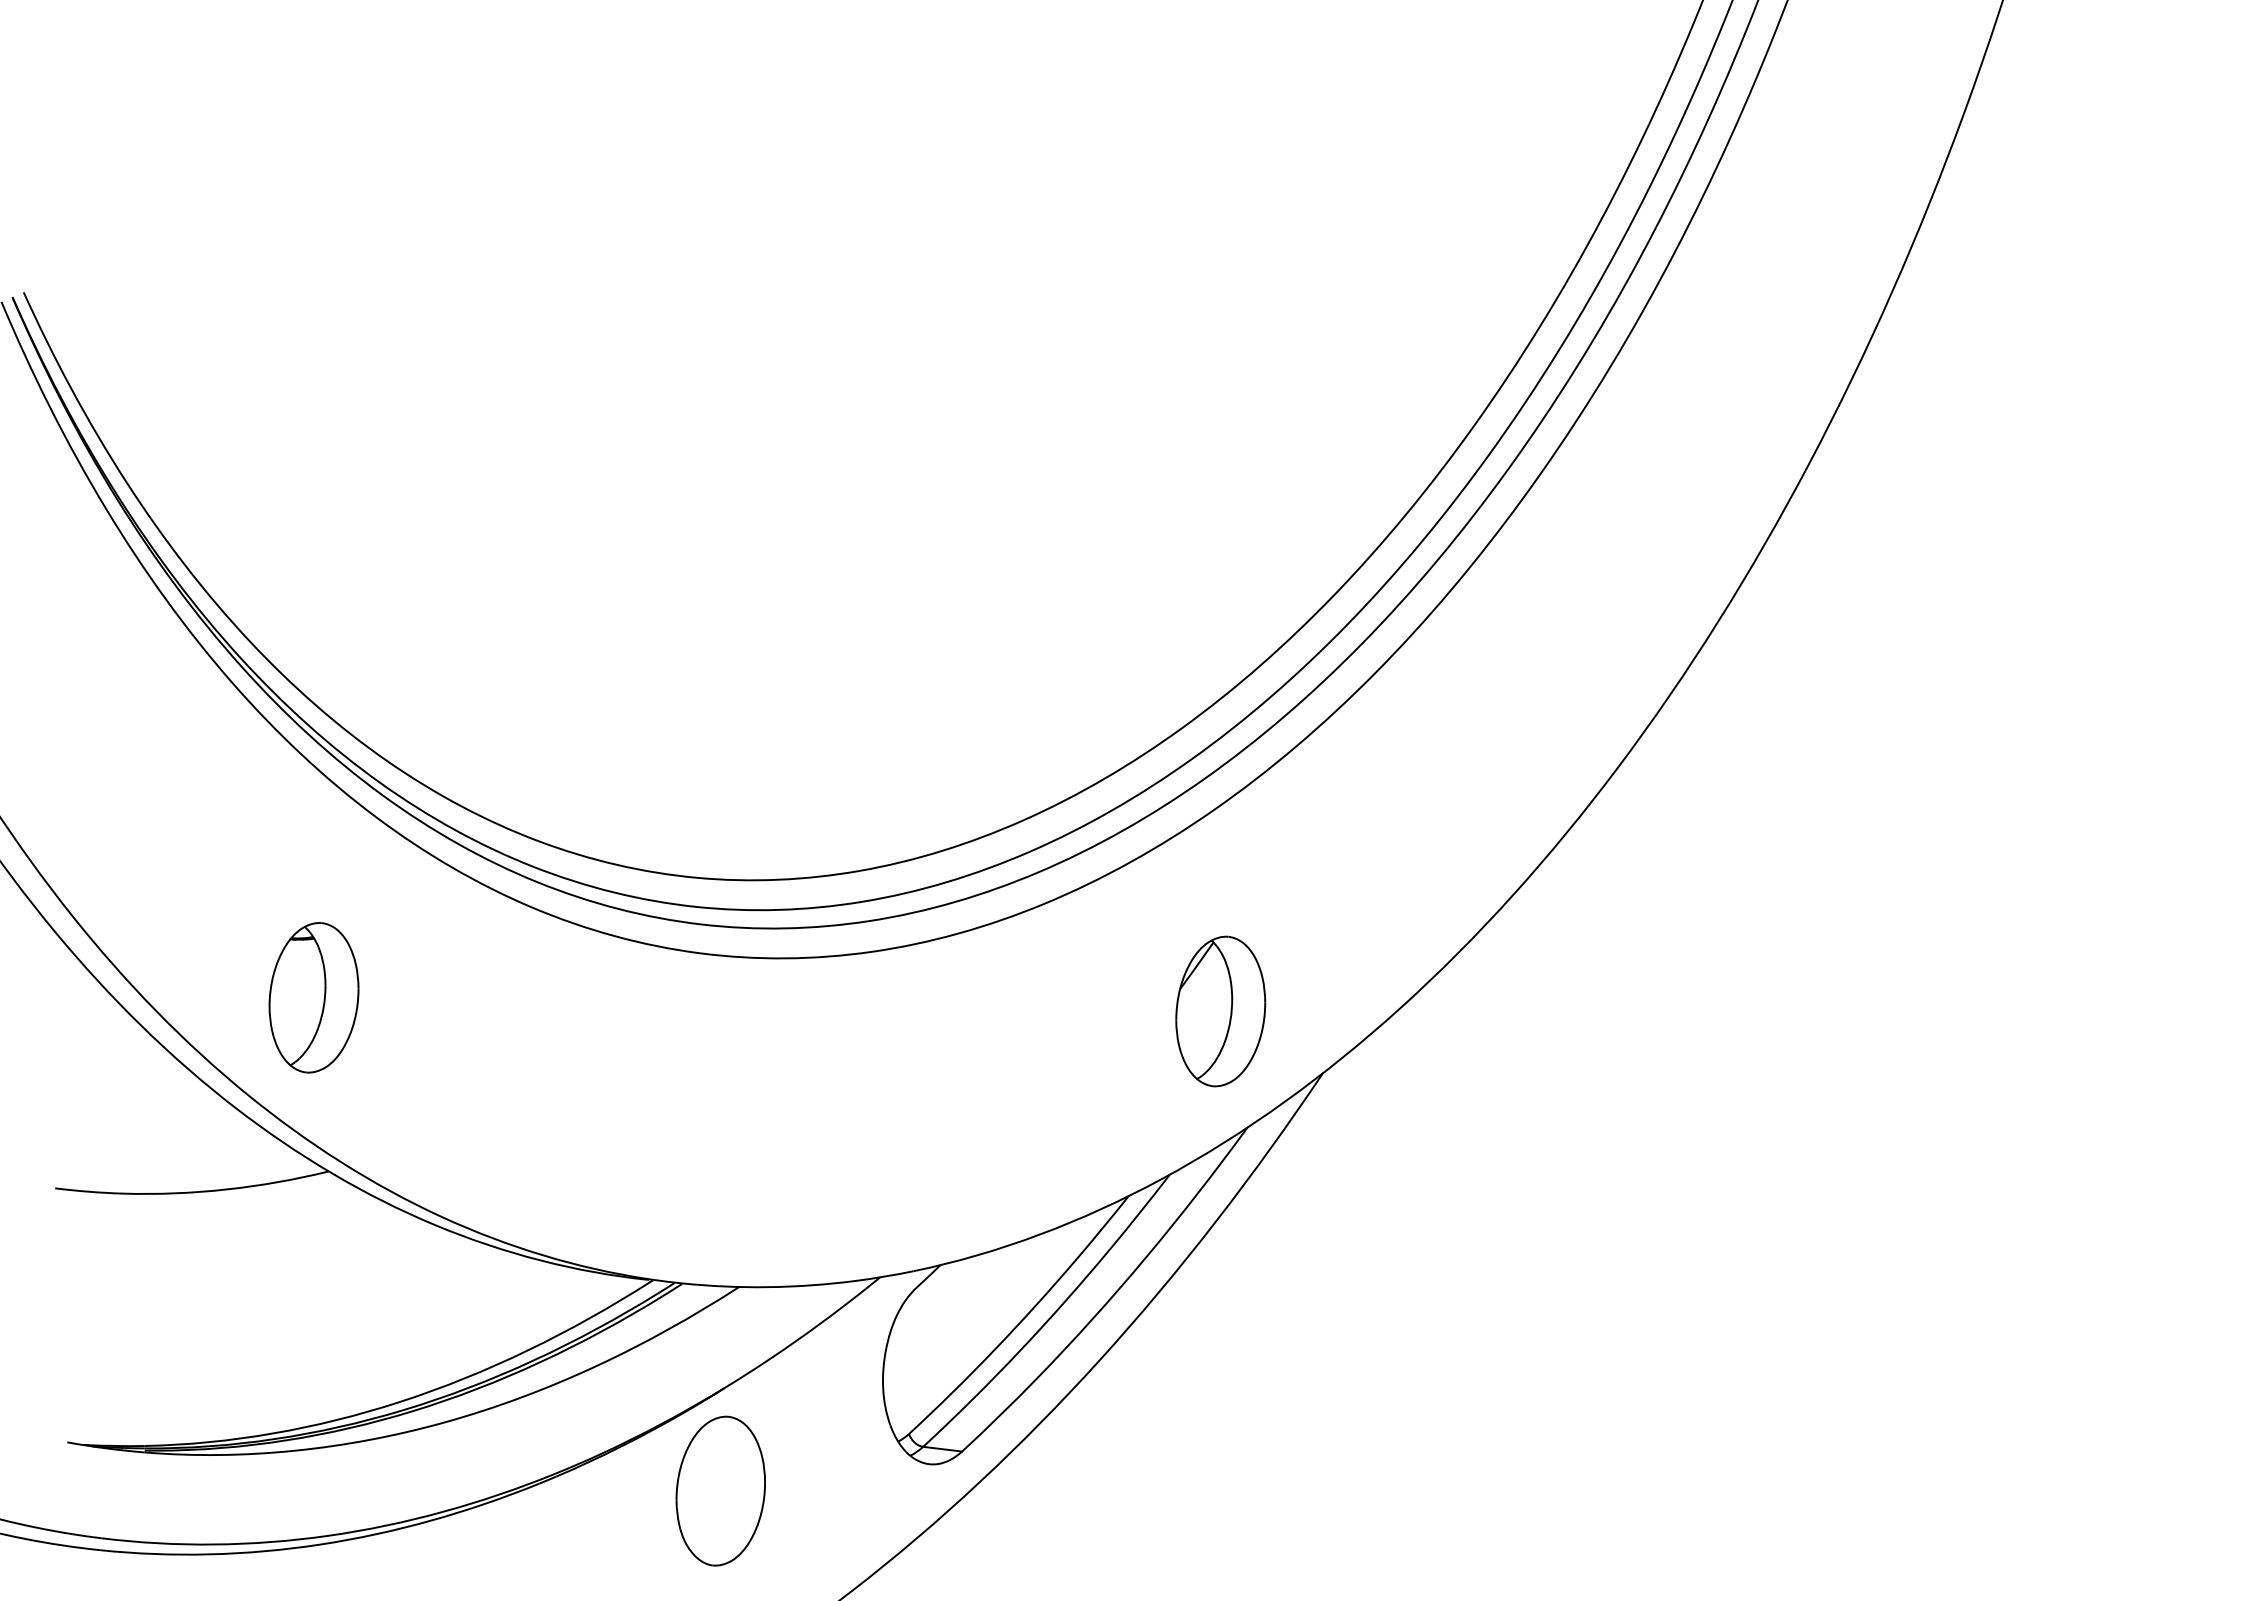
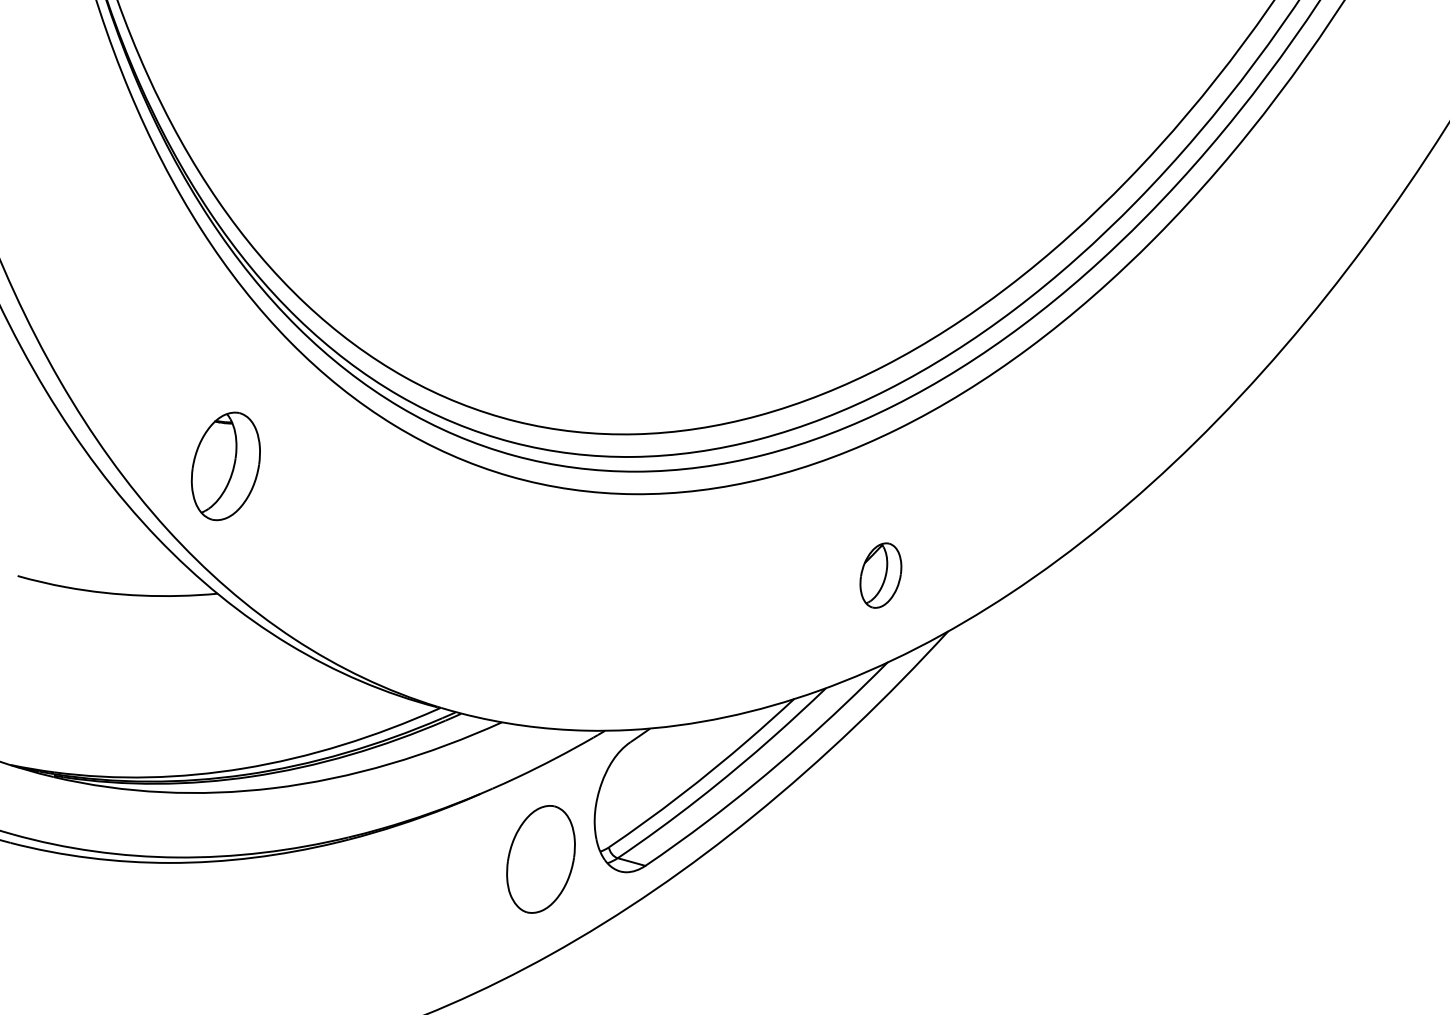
part: (1220, 1011) -> (880, 575), size x0.6
part: (720, 1490) -> (540, 858), moved

